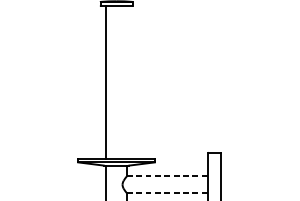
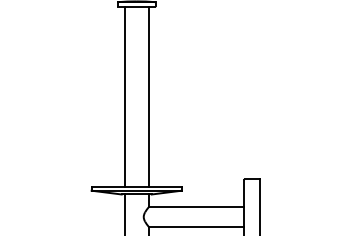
line: (126, 82) -> (148, 96), added
line: (167, 176) -> (196, 207), dashed -> solid
line: (167, 192) -> (196, 226), dashed -> solid

